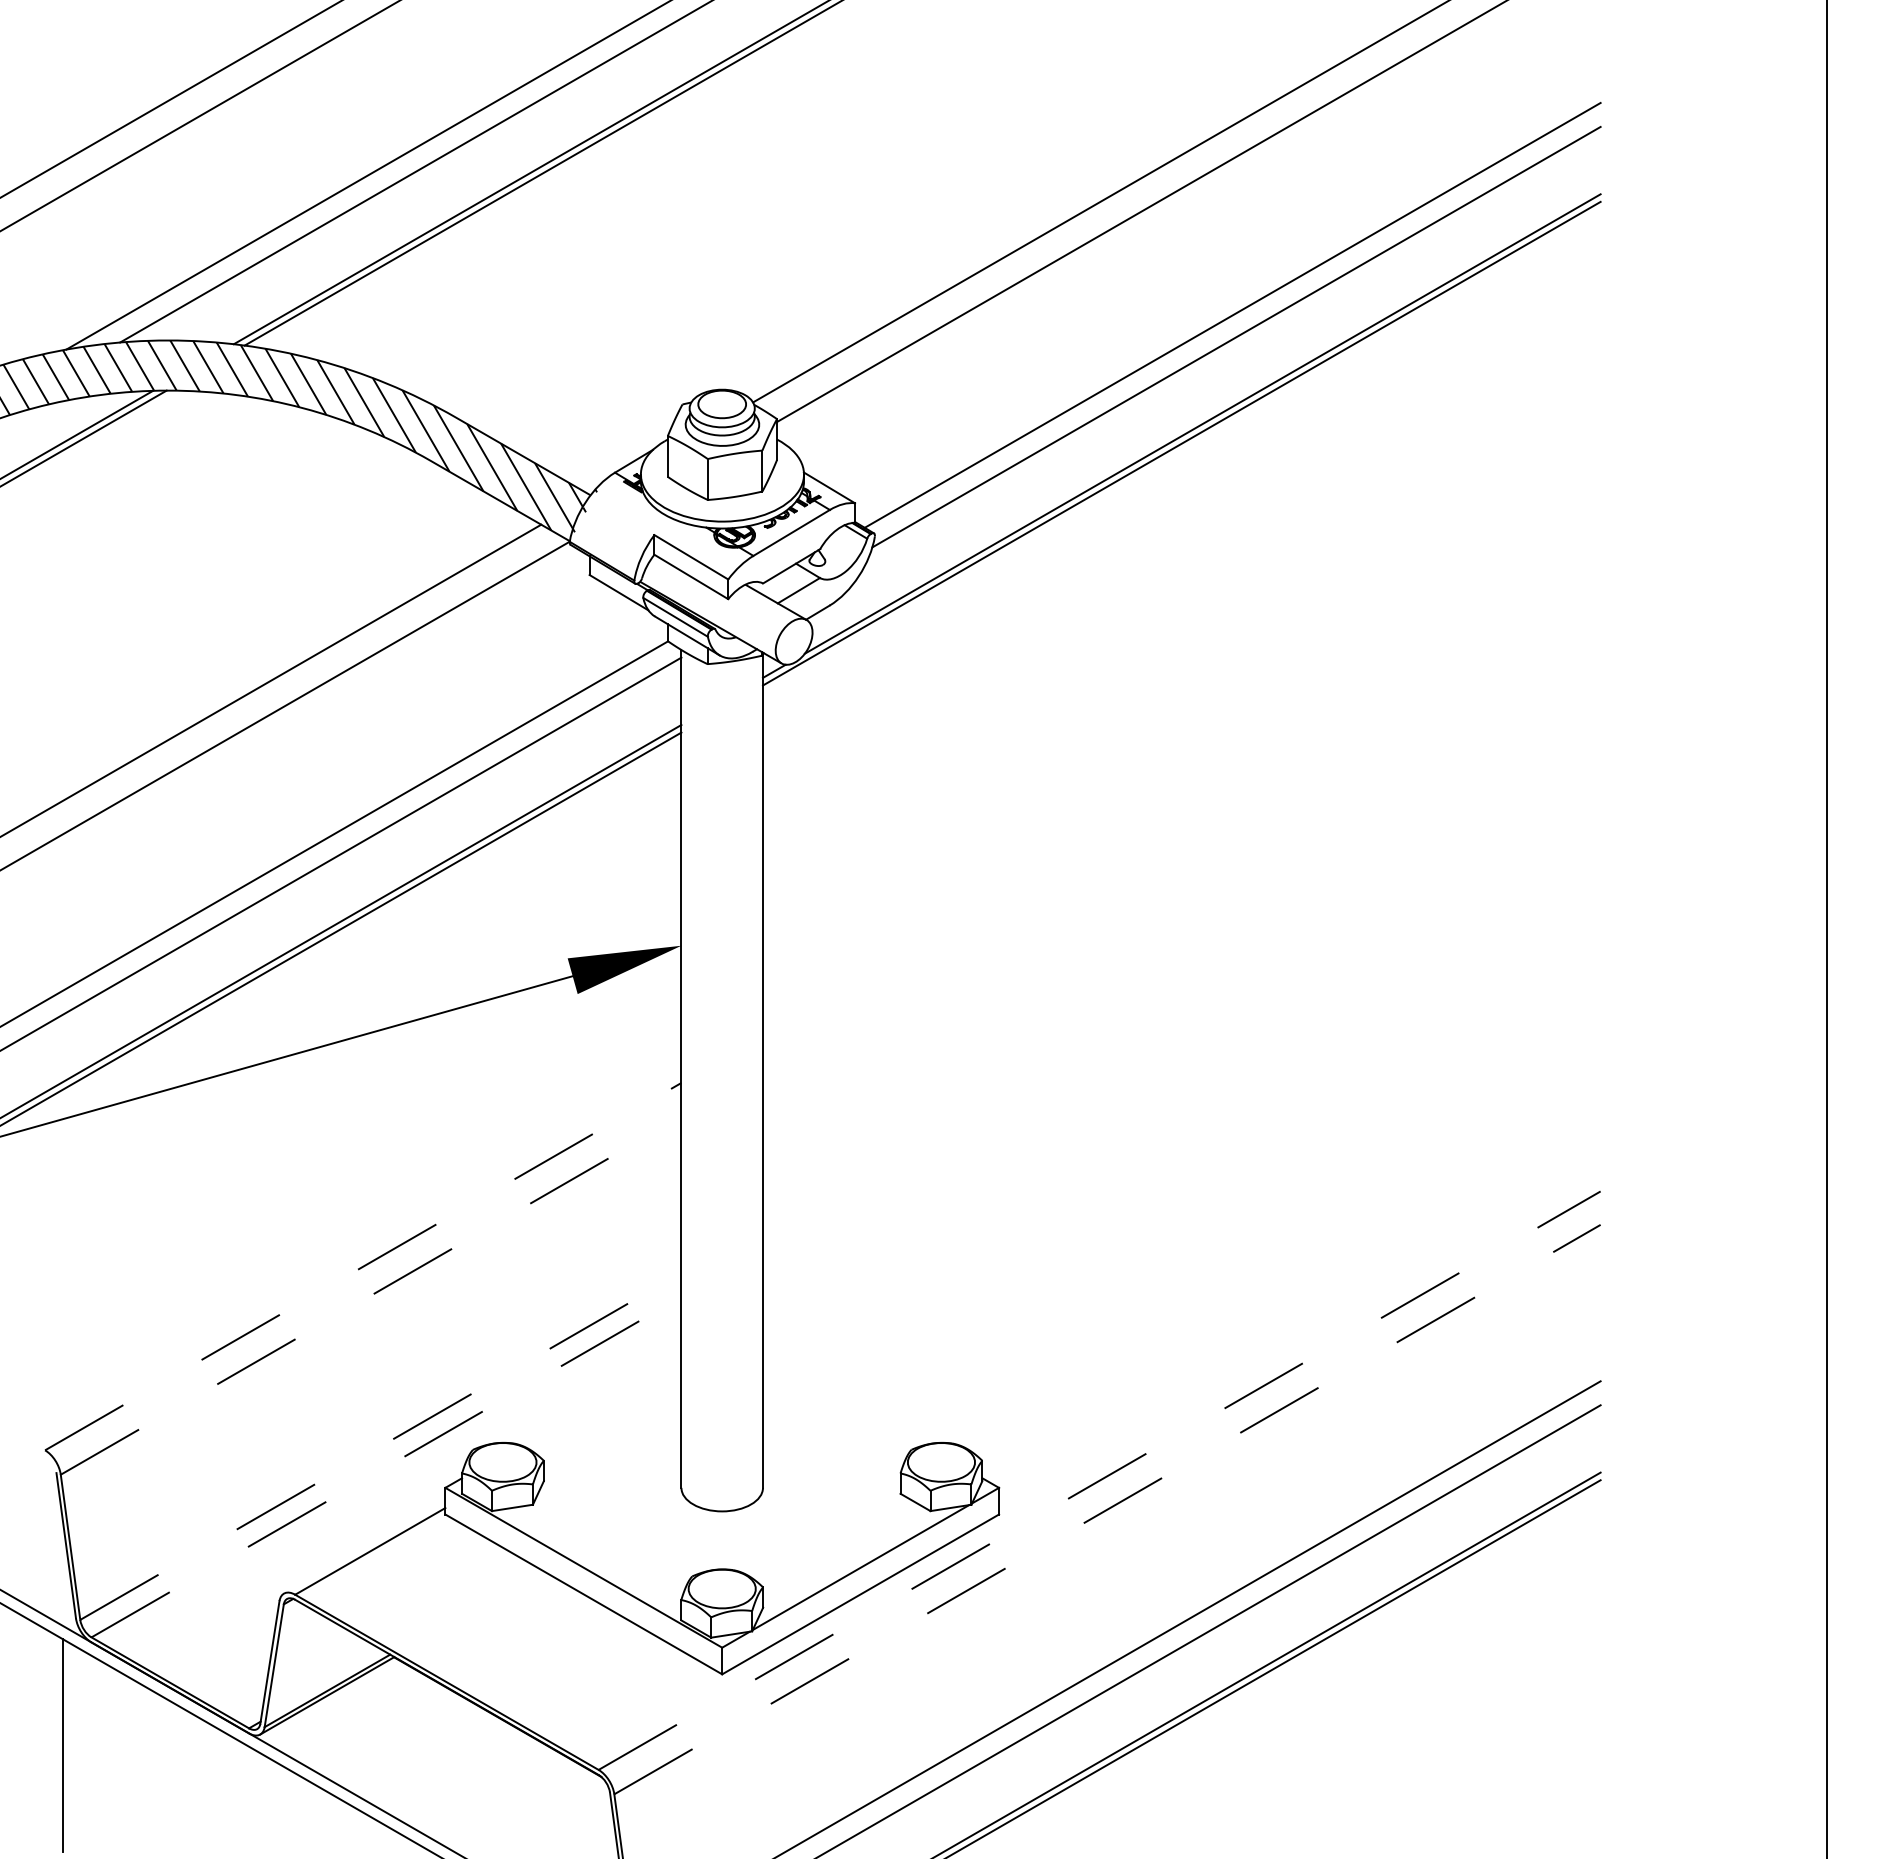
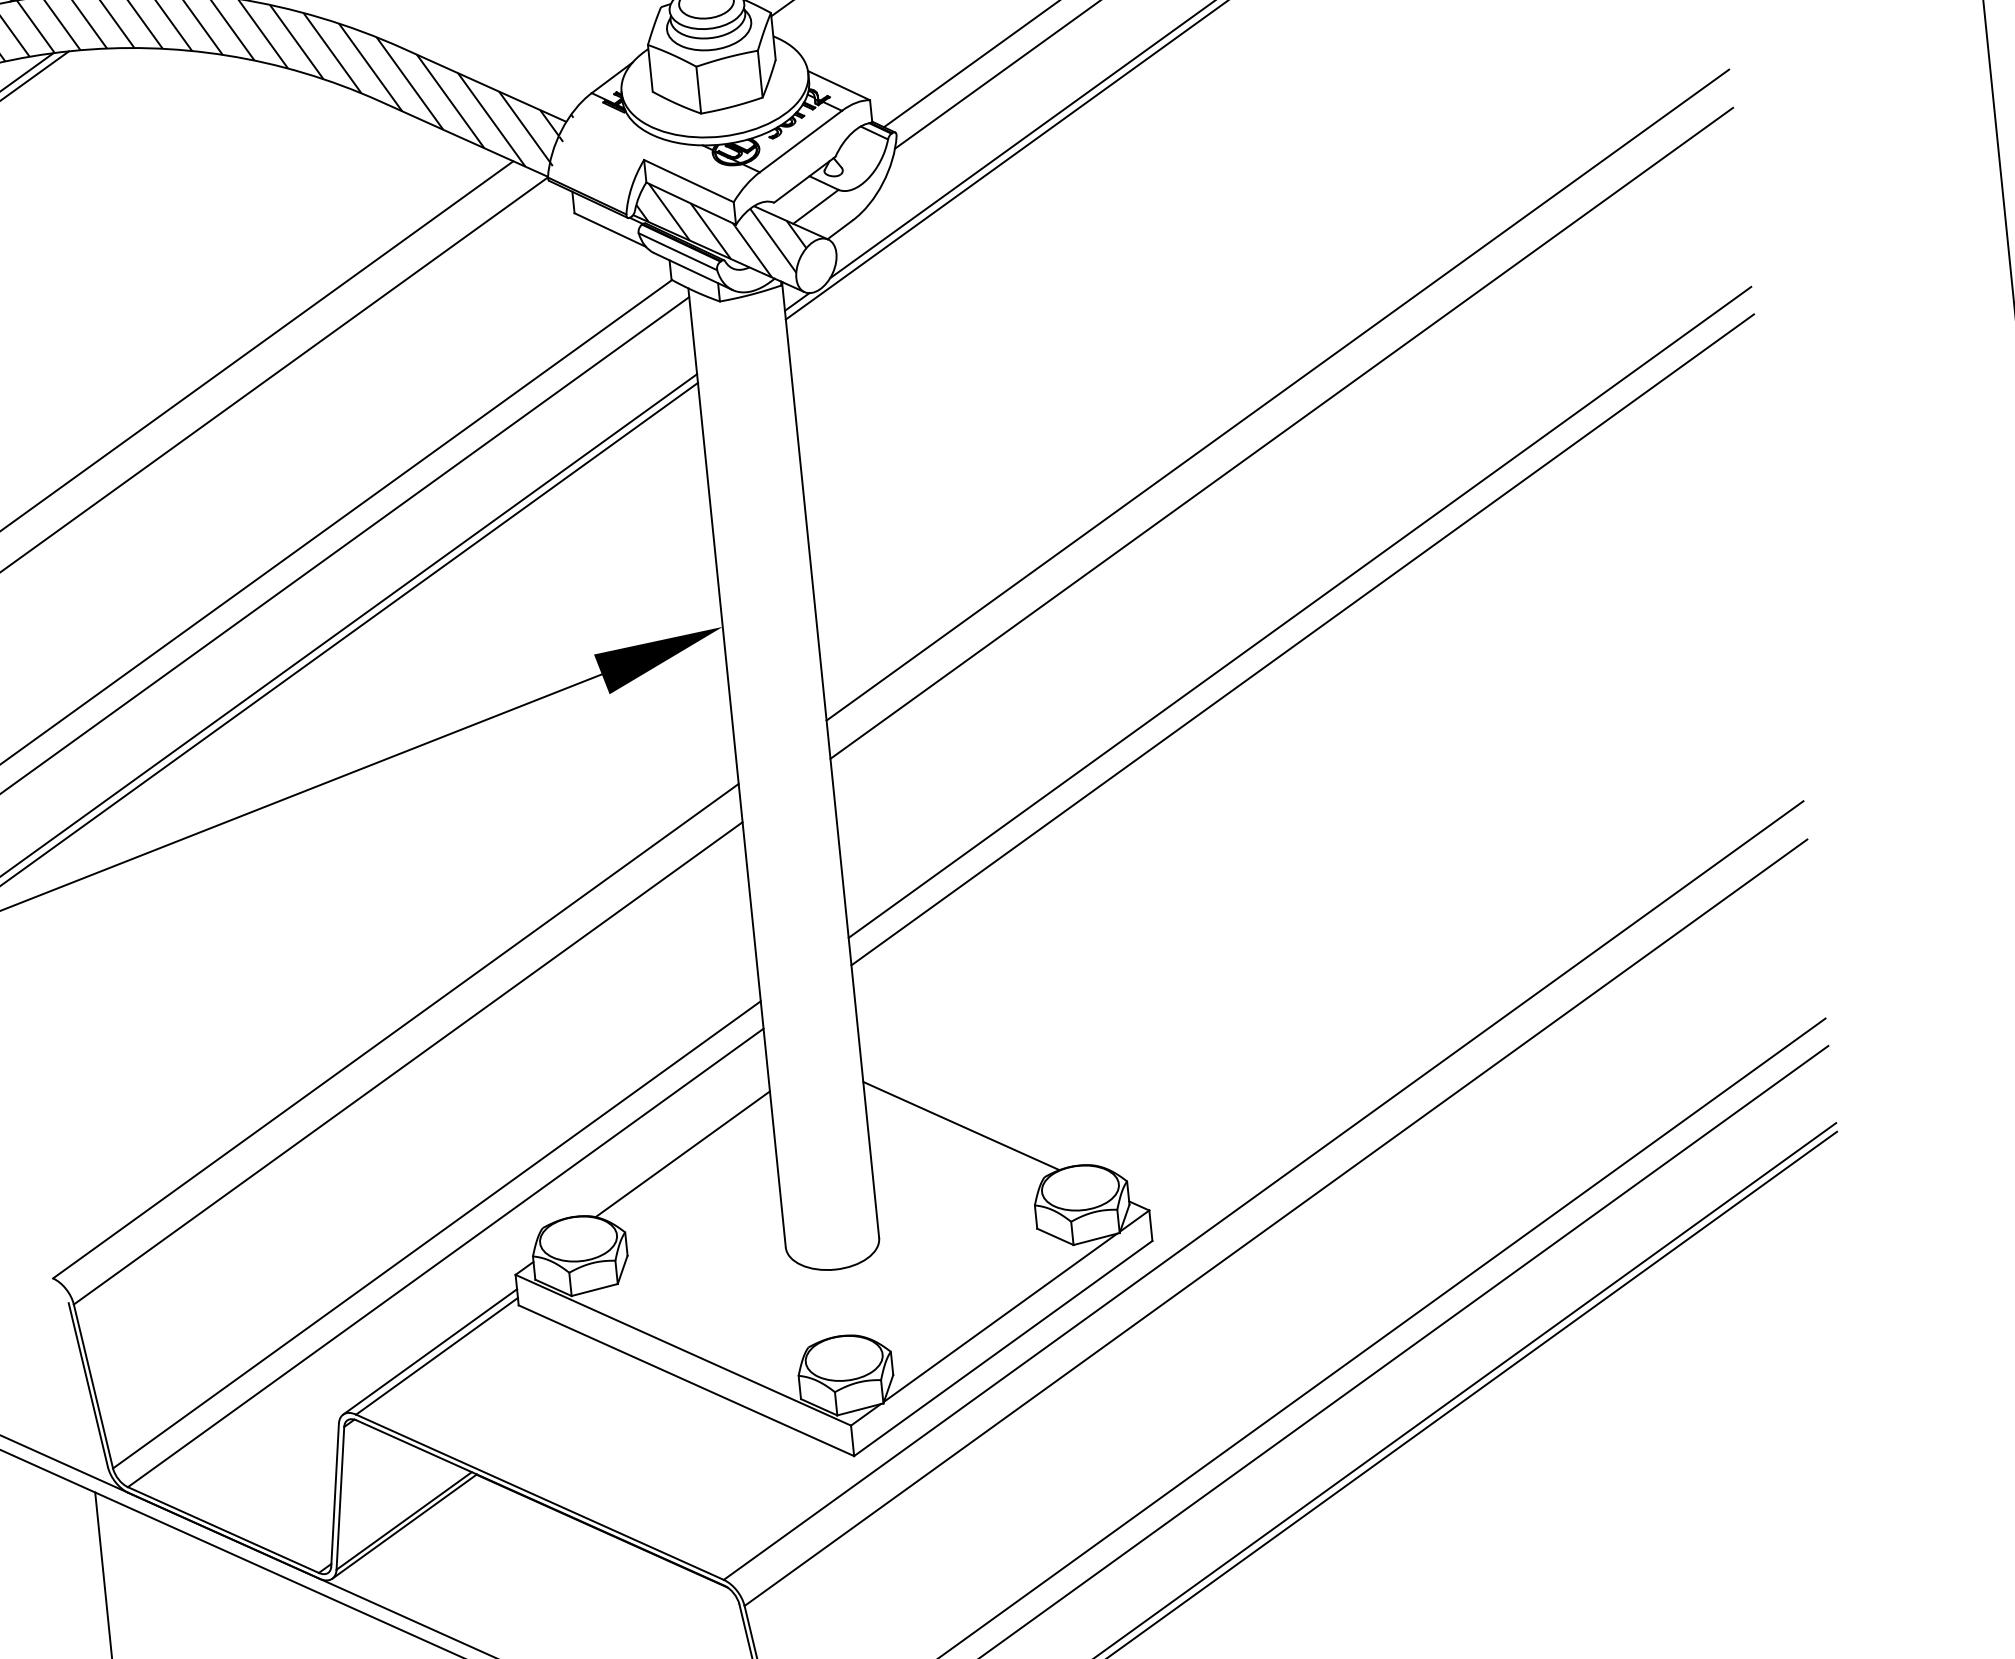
hatch: (724, 601) -> (732, 227), added
line: (1181, 793) -> (1277, 394), added
line: (1181, 827) -> (1281, 433), added
line: (1181, 983) -> (1299, 611), added
line: (1181, 1007) -> (1302, 639), added
line: (363, 1266) -> (396, 1030), dashed -> solid
line: (371, 1295) -> (408, 1063), dashed -> solid
line: (600, 1397) -> (682, 1153), added
line: (843, 1398) -> (960, 1126), added
line: (381, 1446) -> (437, 1234), dashed -> solid
line: (386, 1467) -> (445, 1258), dashed -> solid
line: (1099, 1480) -> (1263, 1190), dashed -> solid
line: (1107, 1509) -> (1275, 1222), dashed -> solid
line: (364, 1546) -> (429, 1351), added

